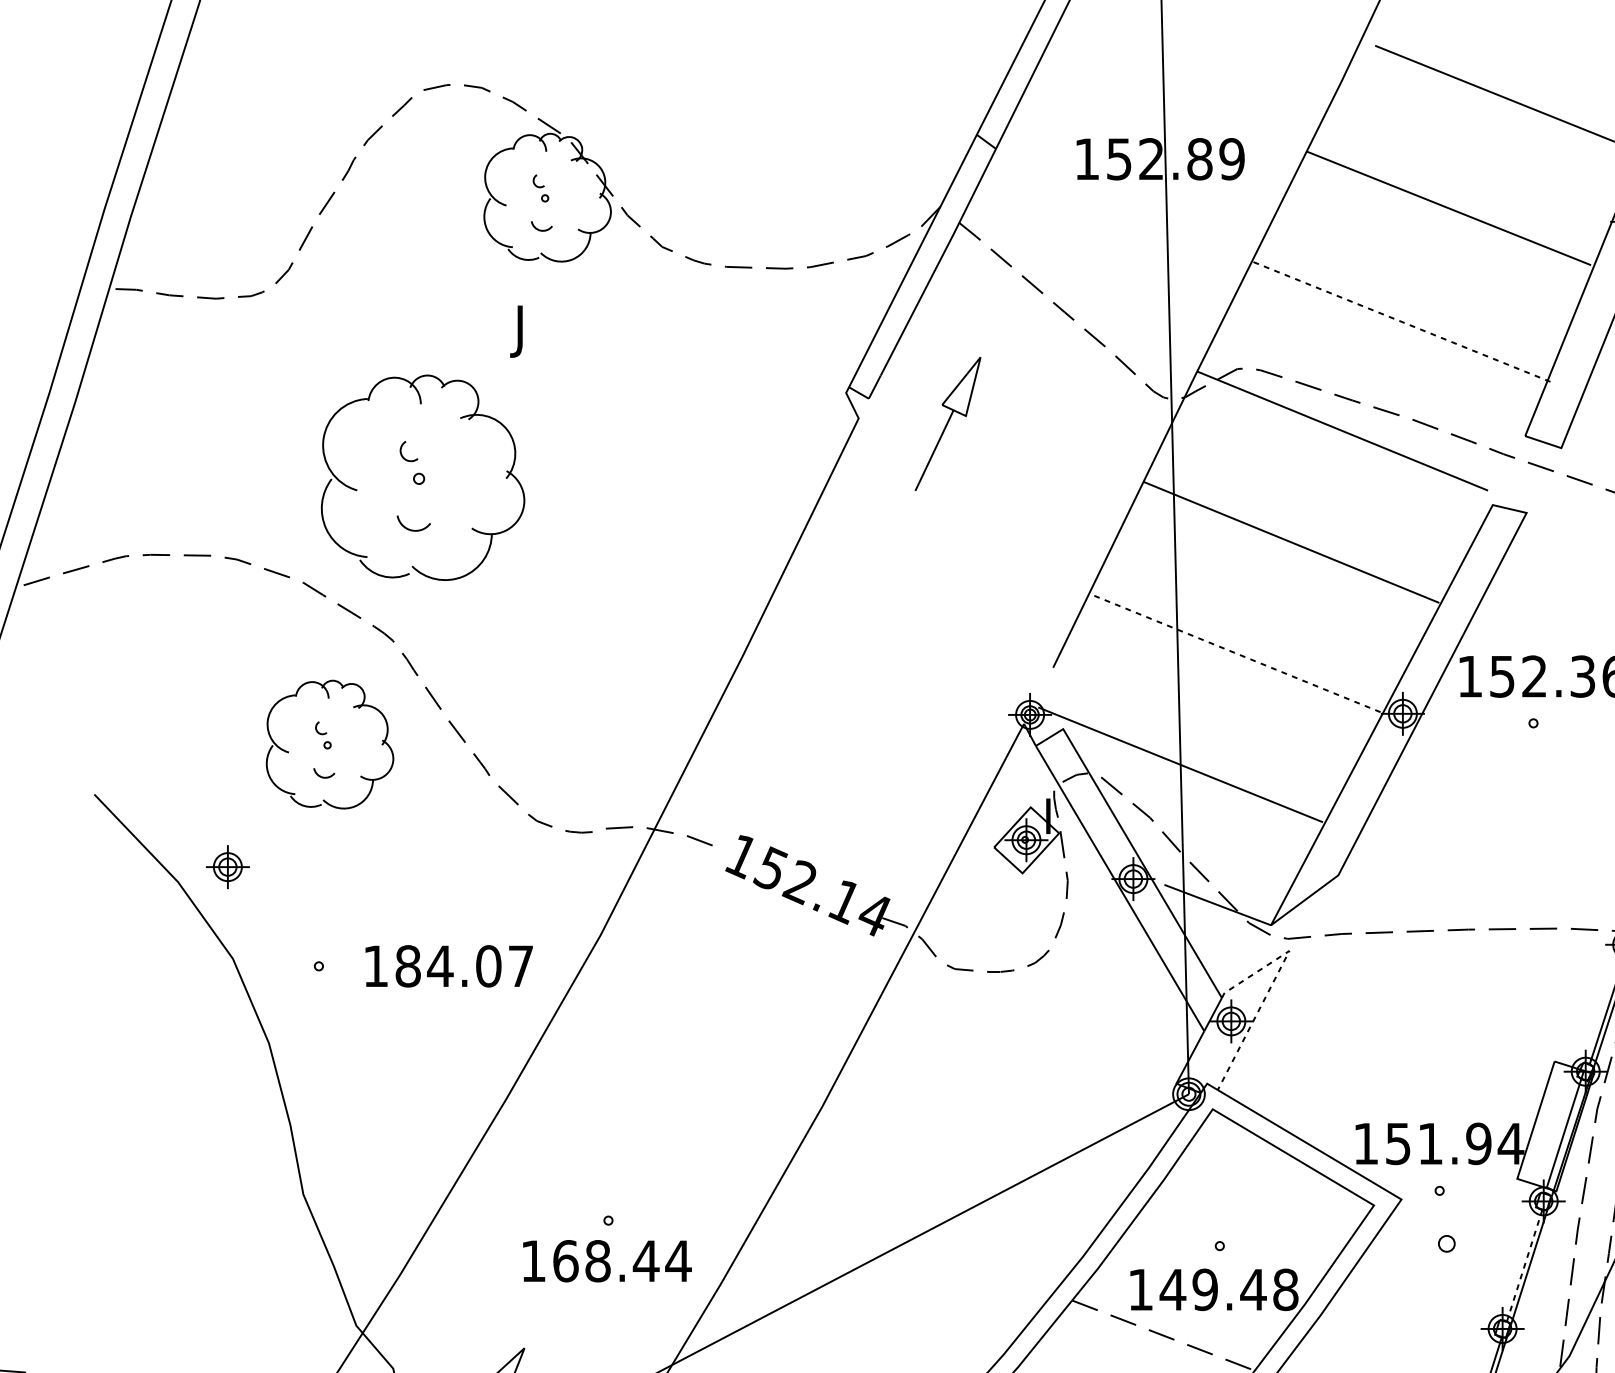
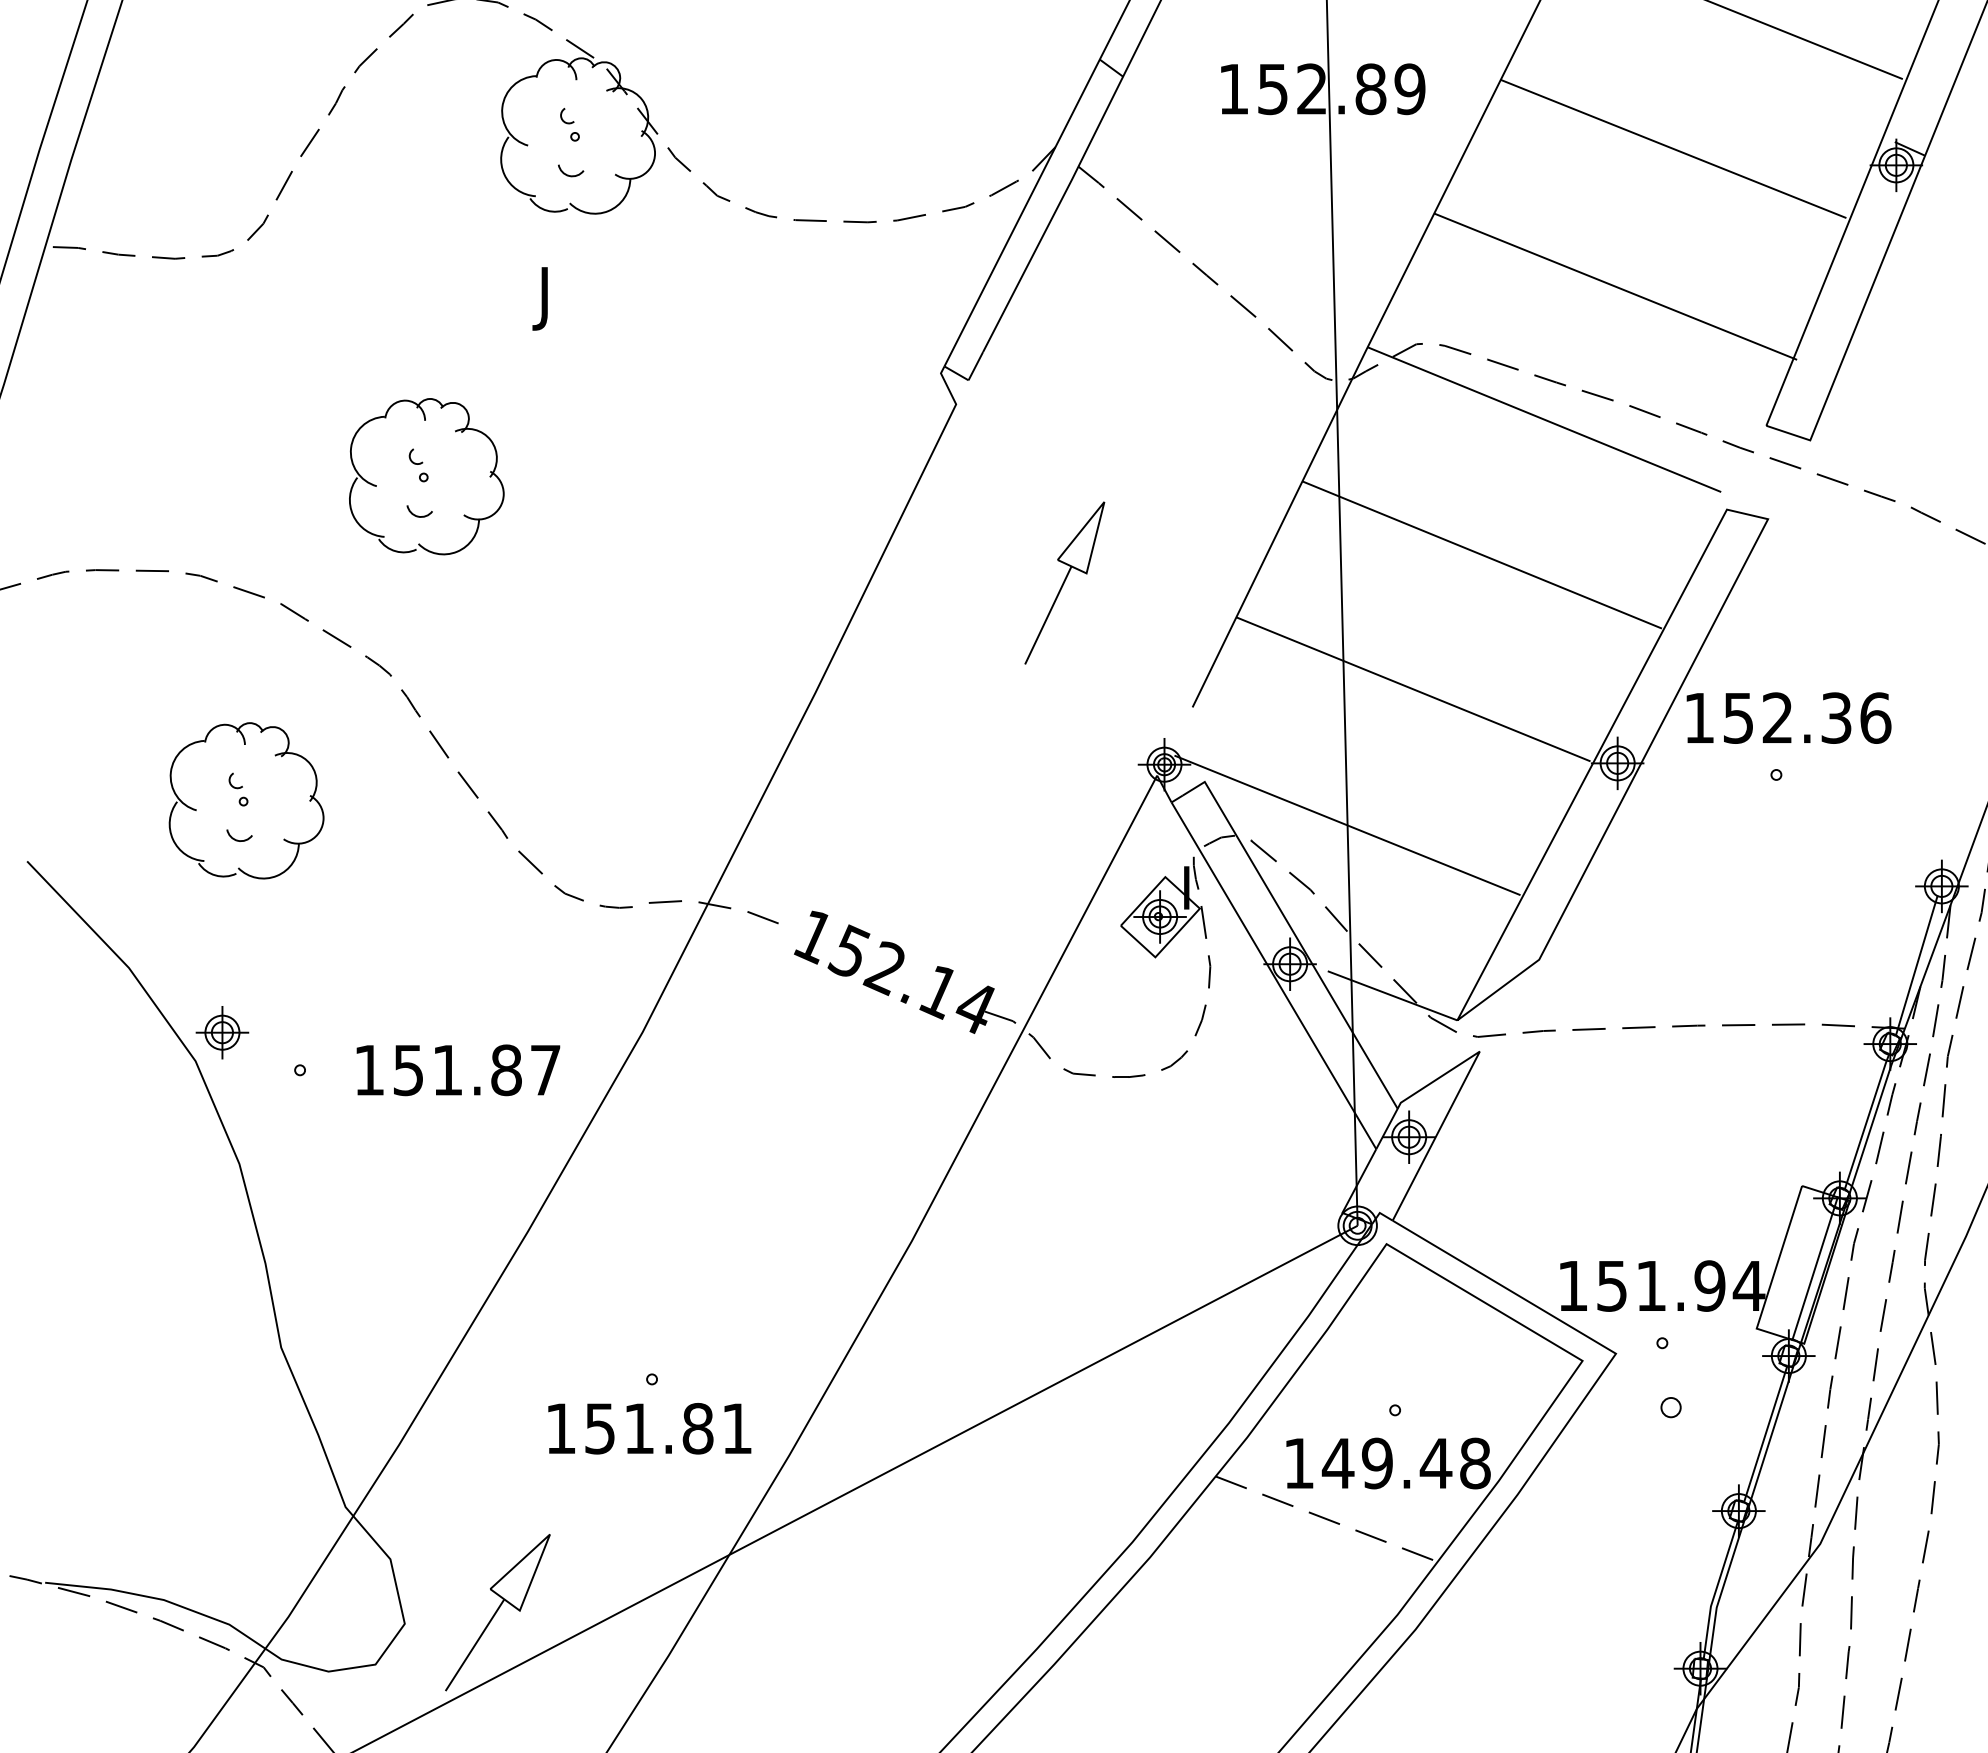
line: (1401, 321) -> (1615, 286), dashed -> solid
part: (947, 423) -> (1064, 582), moved
part: (422, 477) -> (426, 476), size x0.62
line: (1234, 653) -> (1412, 689), dashed -> solid
part: (329, 744) -> (246, 800), moved
part: (227, 866) -> (222, 1032), moved
text: (448, 966) -> (457, 1070), 184.07 -> 151.87
line: (1272, 982) -> (1459, 1090), dashed -> solid
text: (622, 1261) -> (669, 1428), 168.44 -> 151.81
line: (1524, 1265) -> (1765, 1434), dashed -> solid

